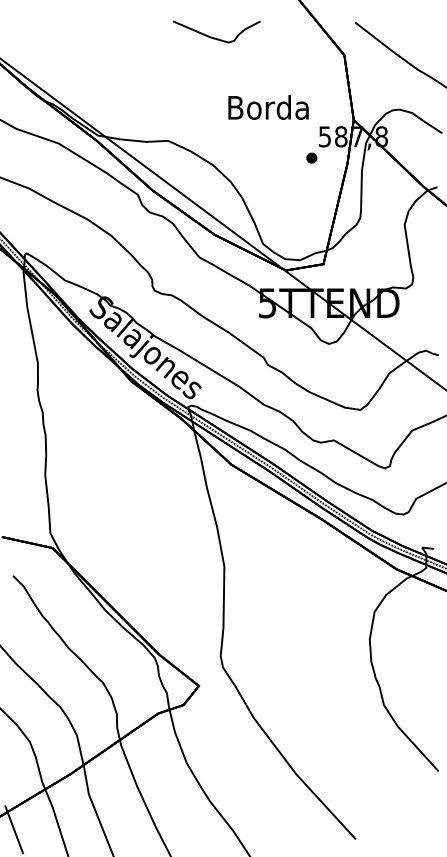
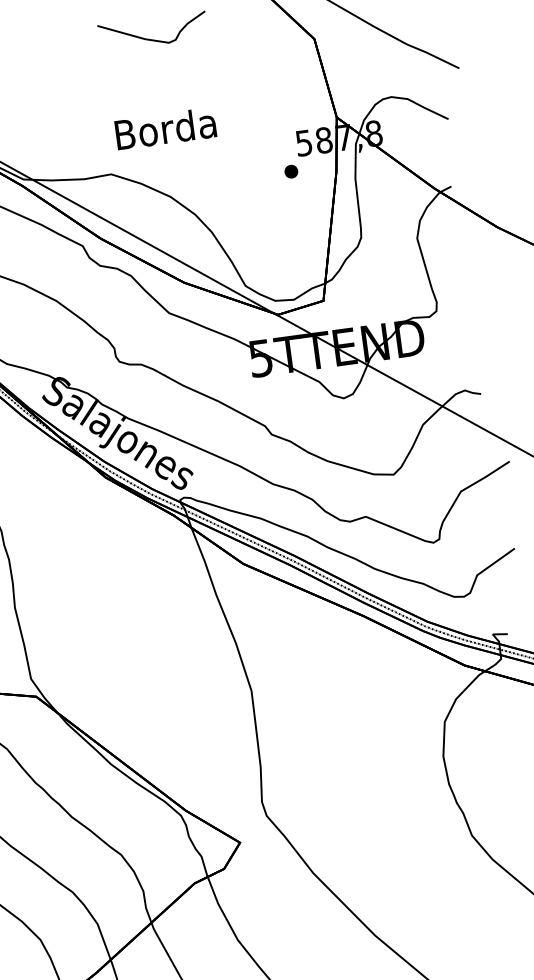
text: (268, 107) -> (165, 128), moved

